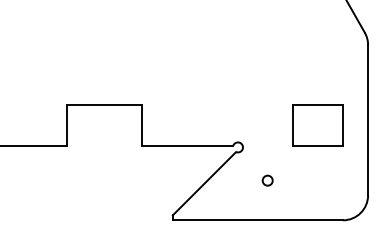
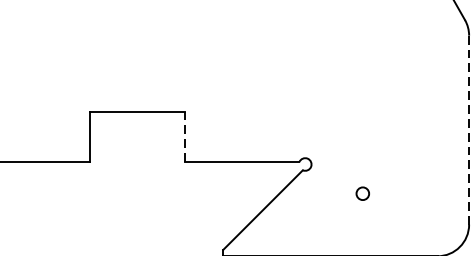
line: (368, 119) -> (469, 129), solid -> dashed
line: (142, 125) -> (184, 136), solid -> dashed
part: (317, 125) -> (405, 136), removed
circle: (267, 180) -> (362, 193), moved

